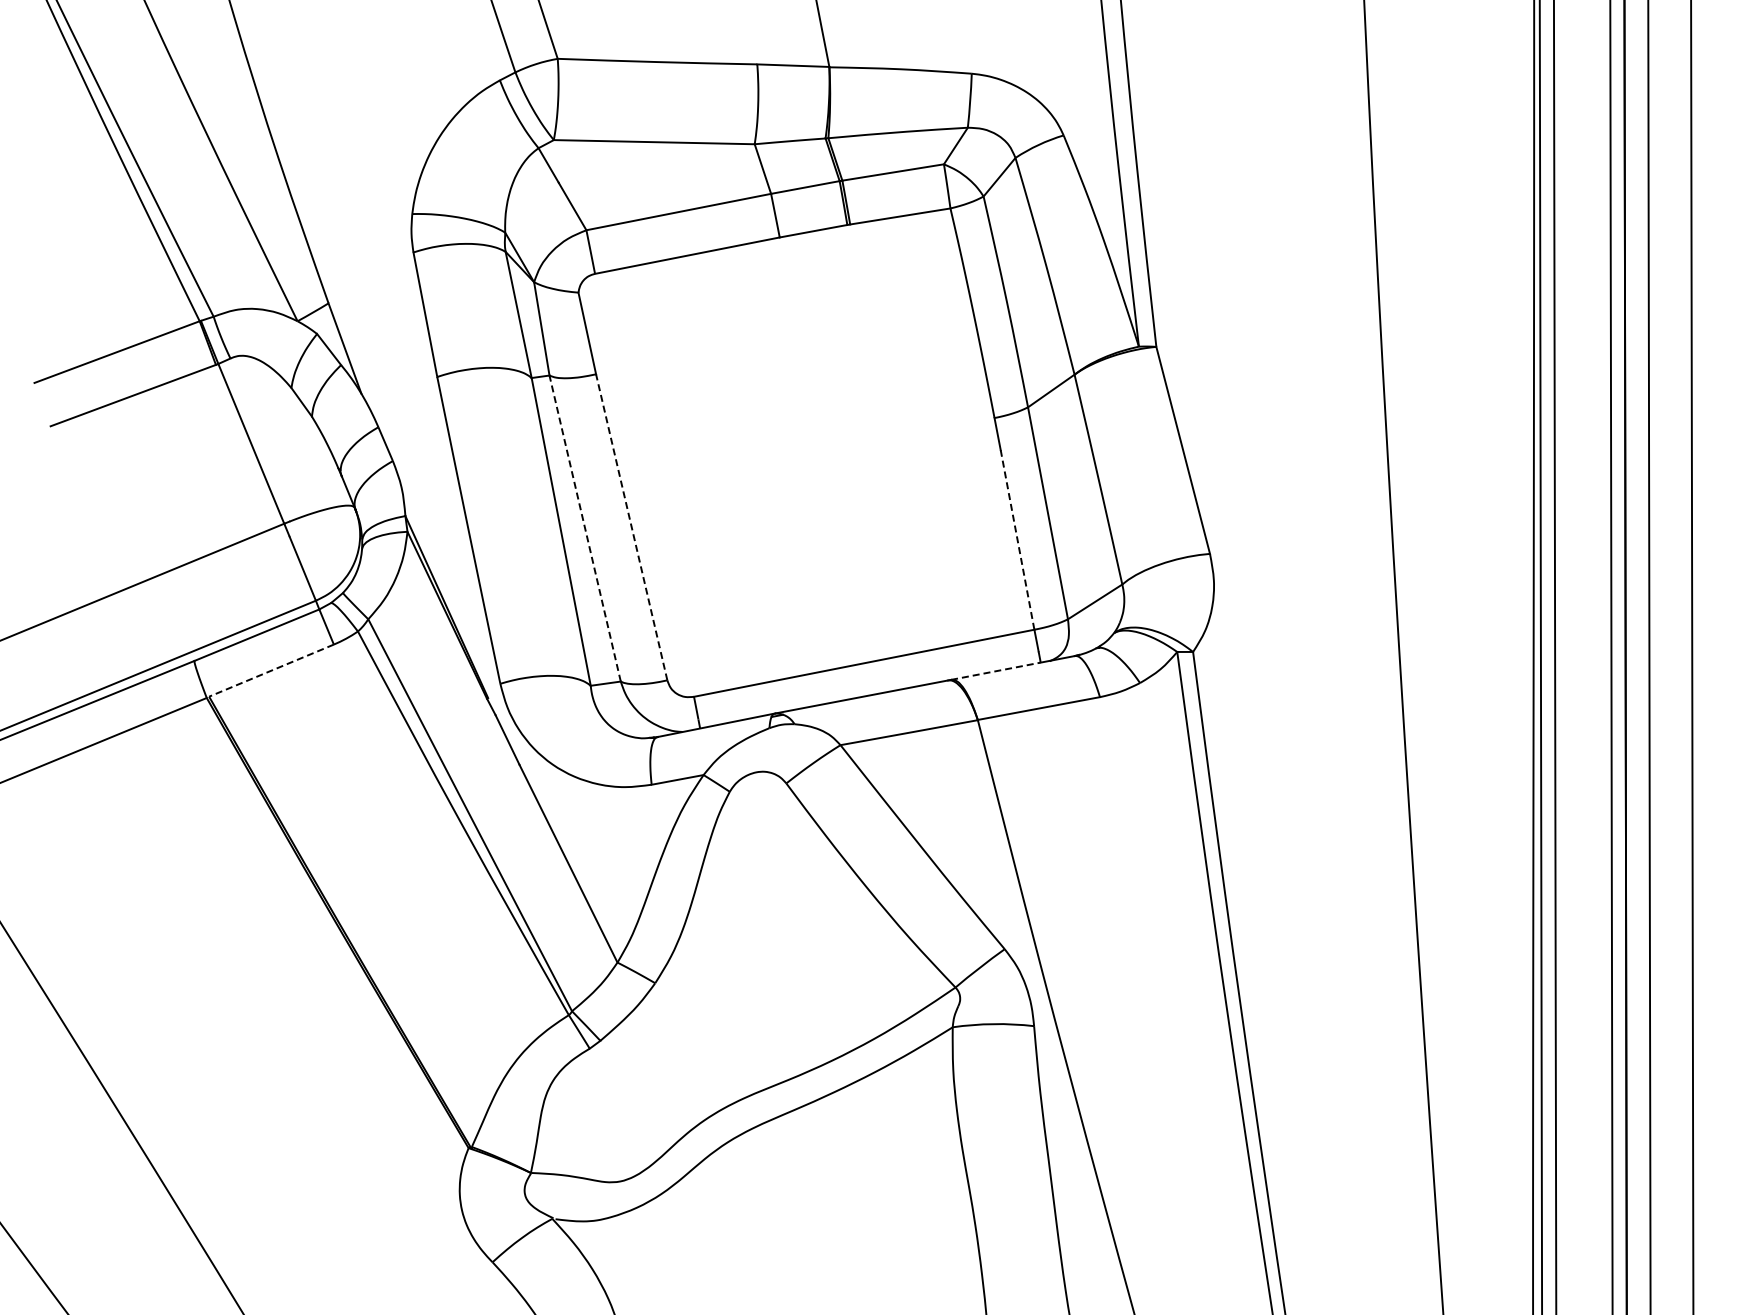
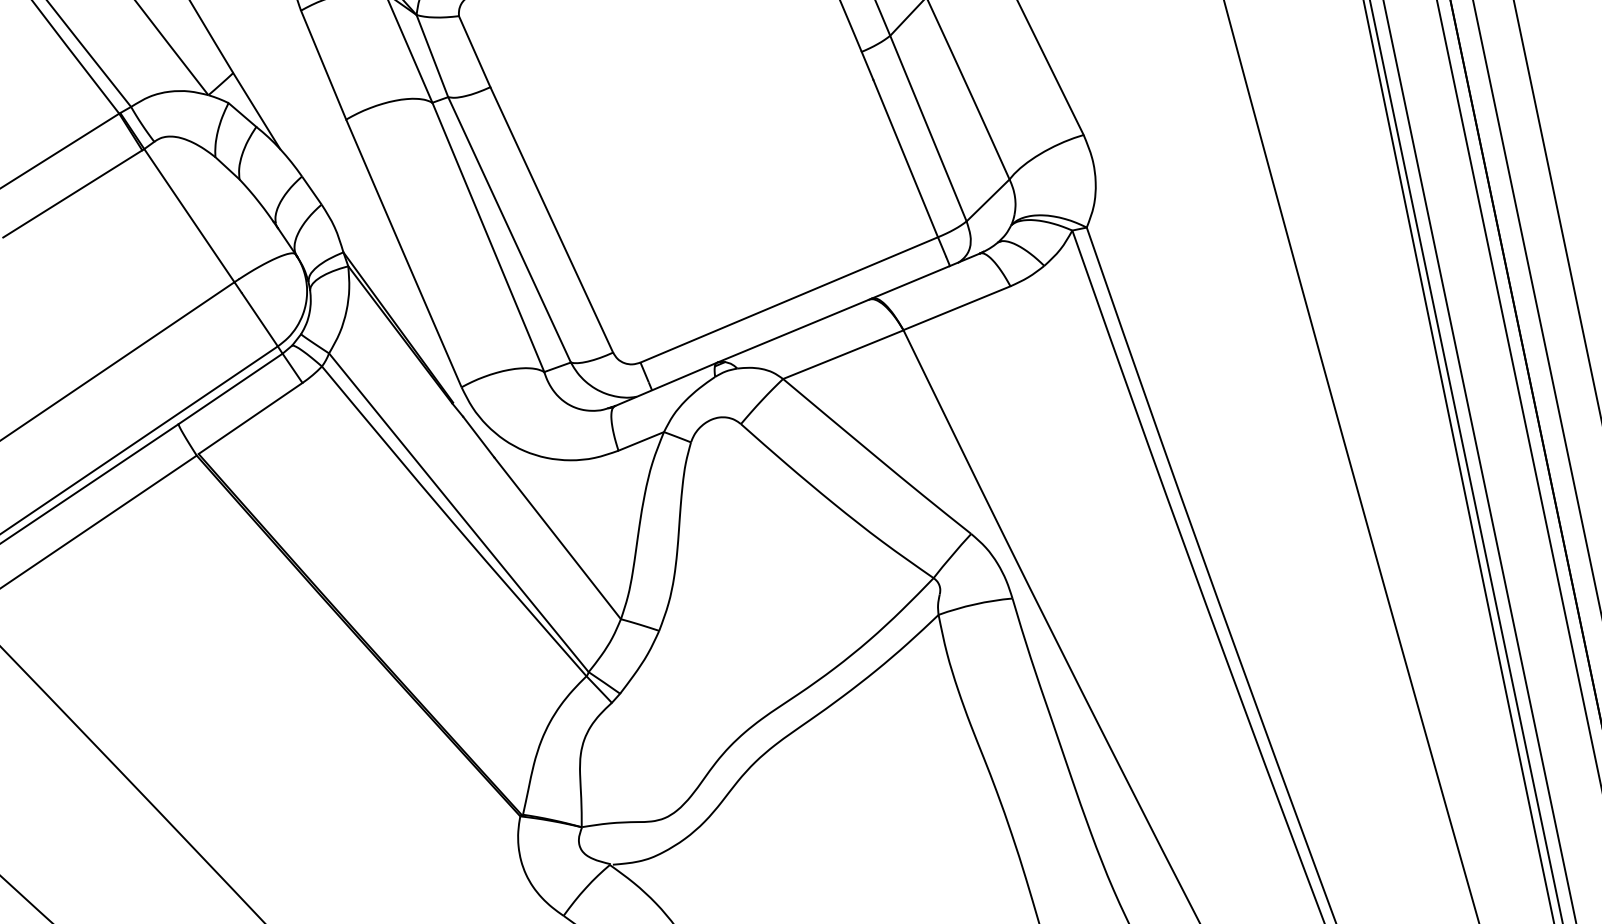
line: (631, 526) -> (551, 219), dashed -> solid
line: (585, 528) -> (509, 229), dashed -> solid
line: (1017, 539) -> (905, 158), dashed -> solid
line: (271, 670) -> (250, 418), dashed -> solid
line: (996, 671) -> (911, 282), dashed -> solid

